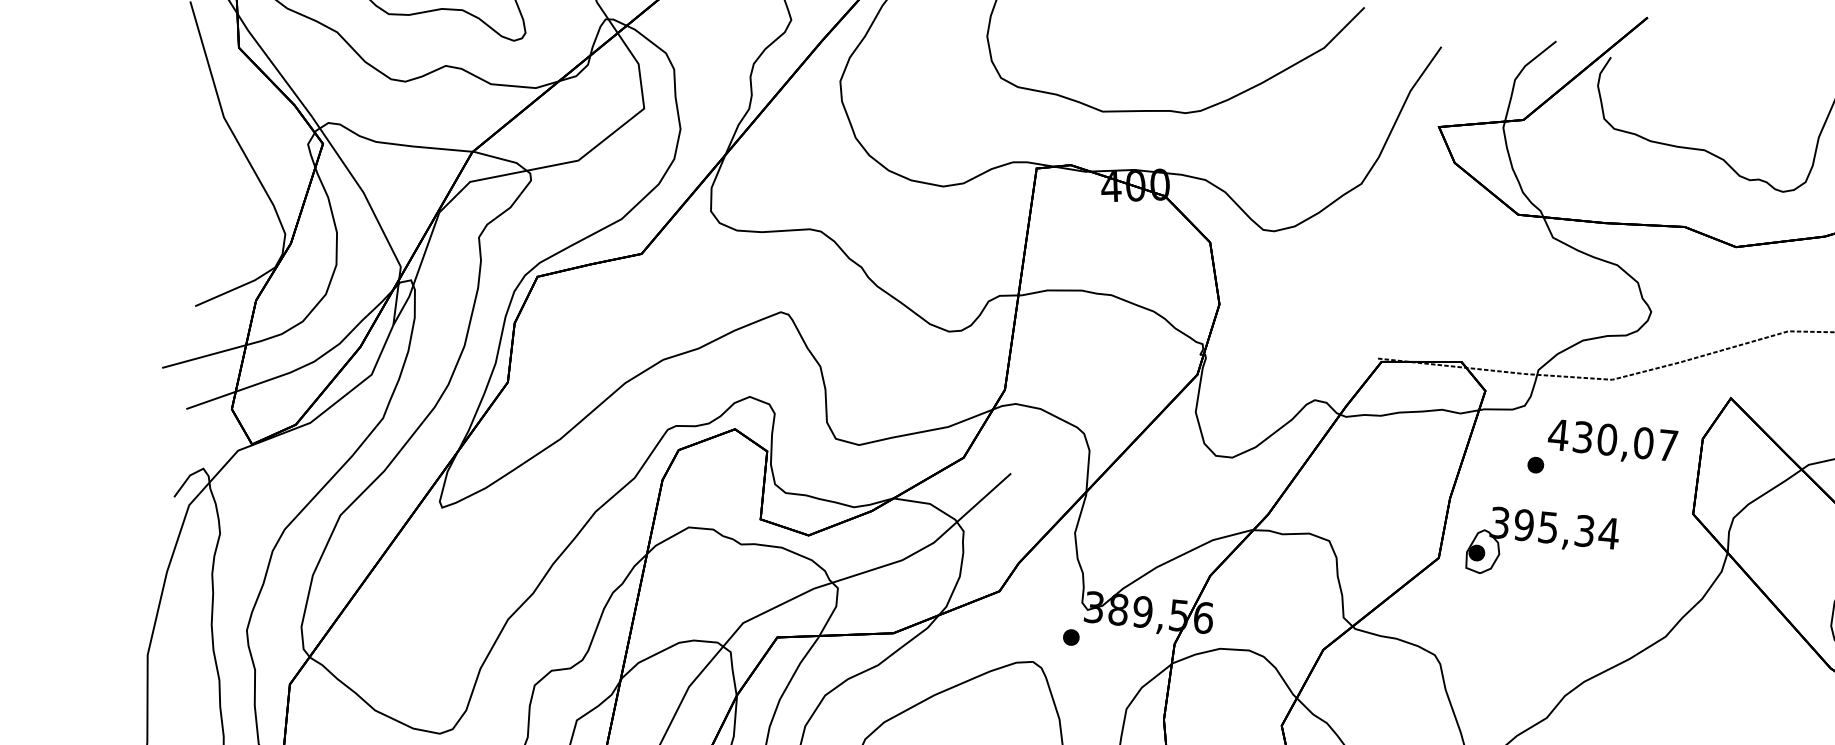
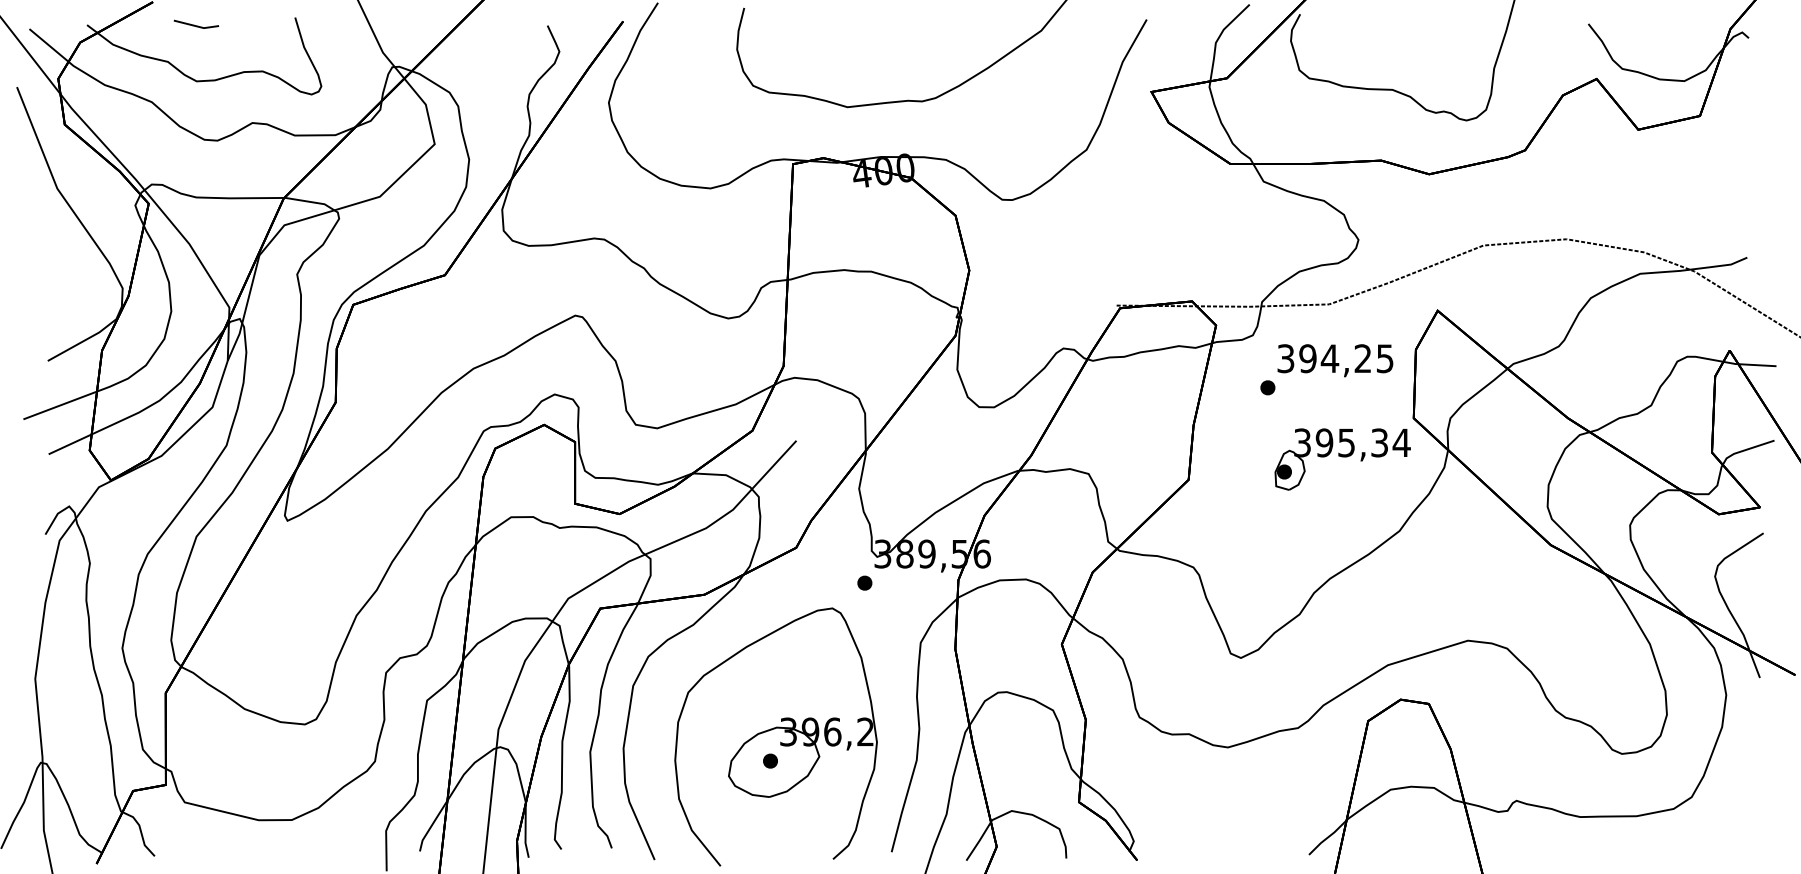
text: (1612, 439) -> (1334, 358), 430,07 -> 394,25
part: (1542, 545) -> (1342, 459), moved

